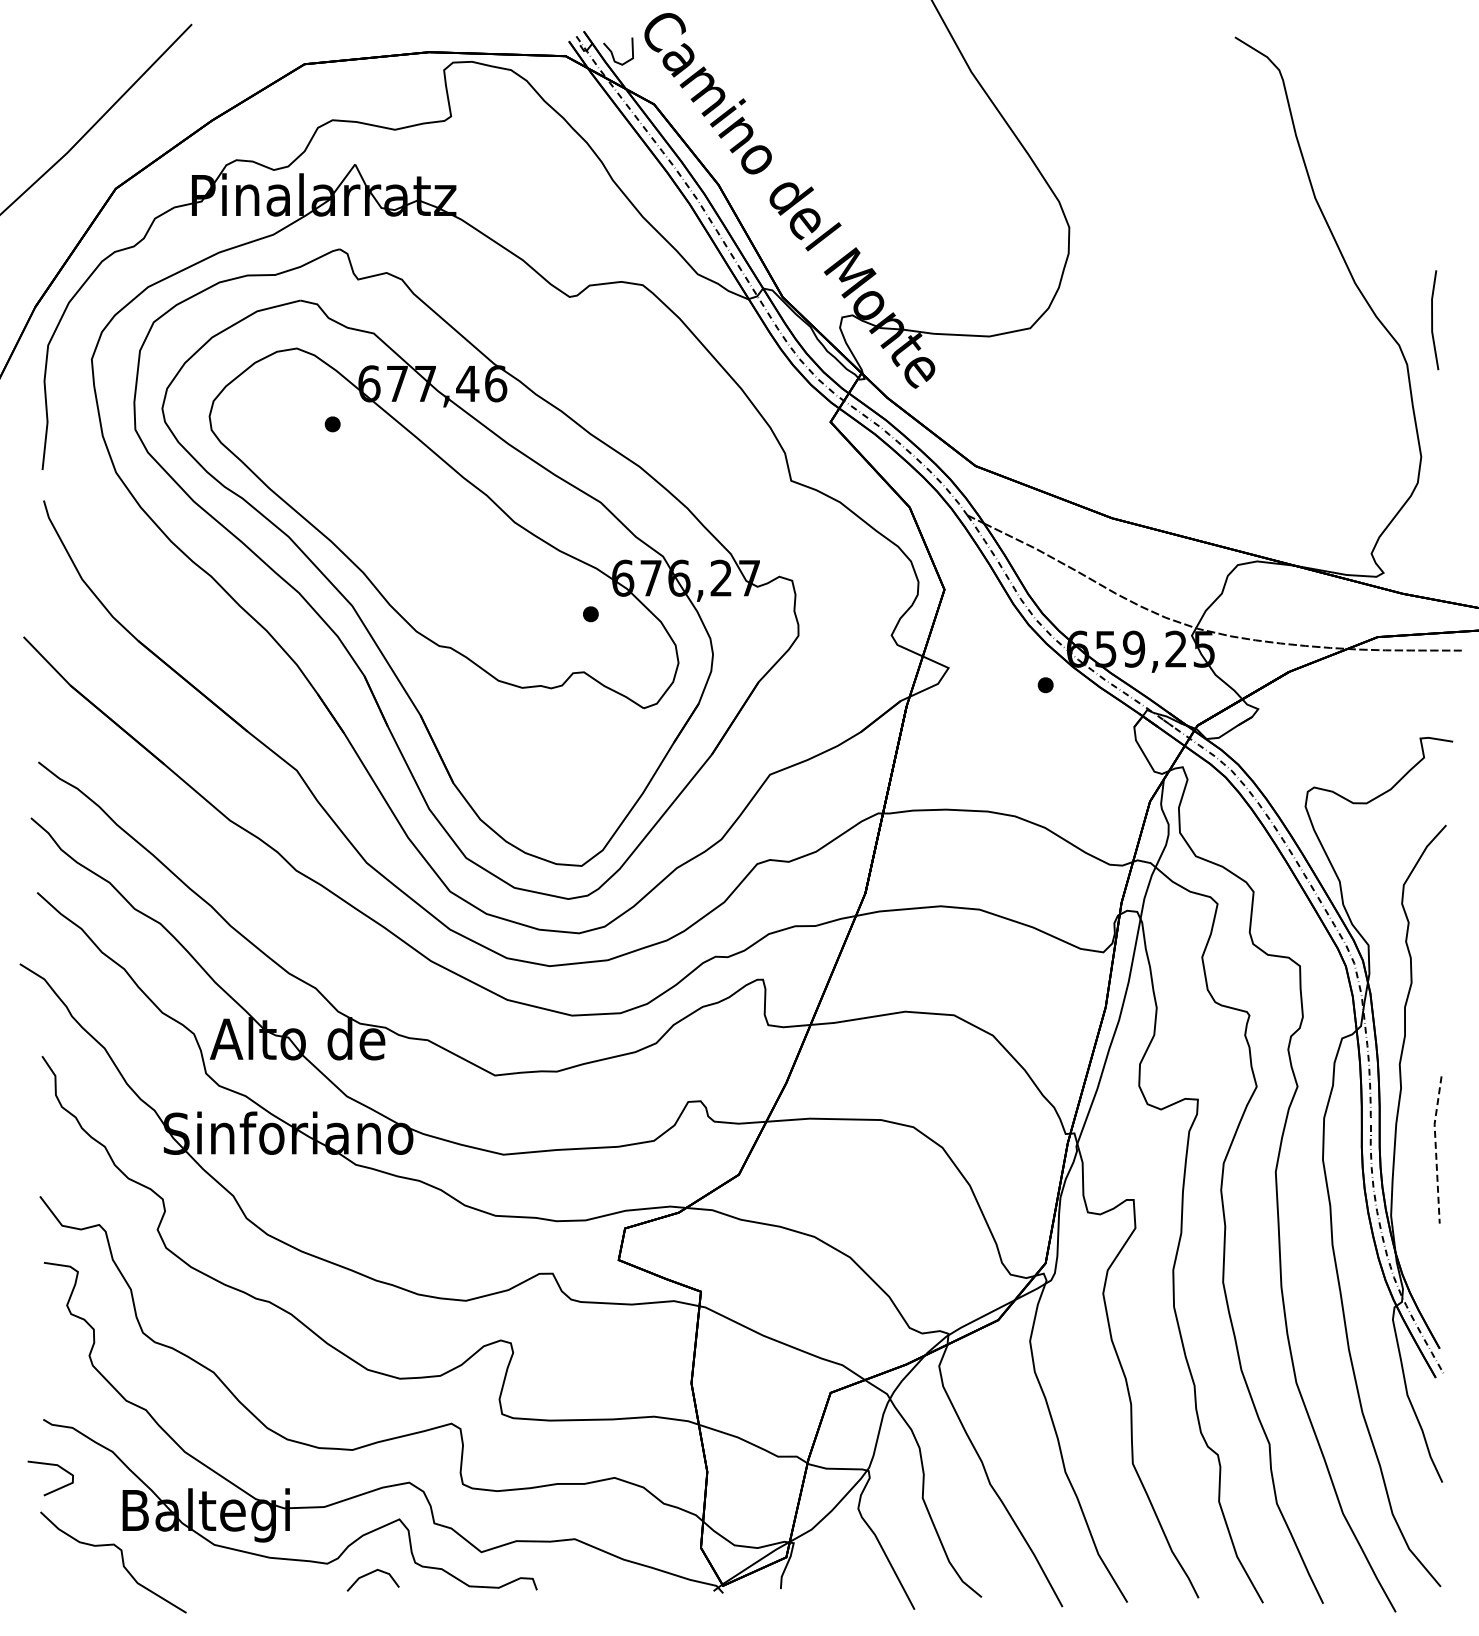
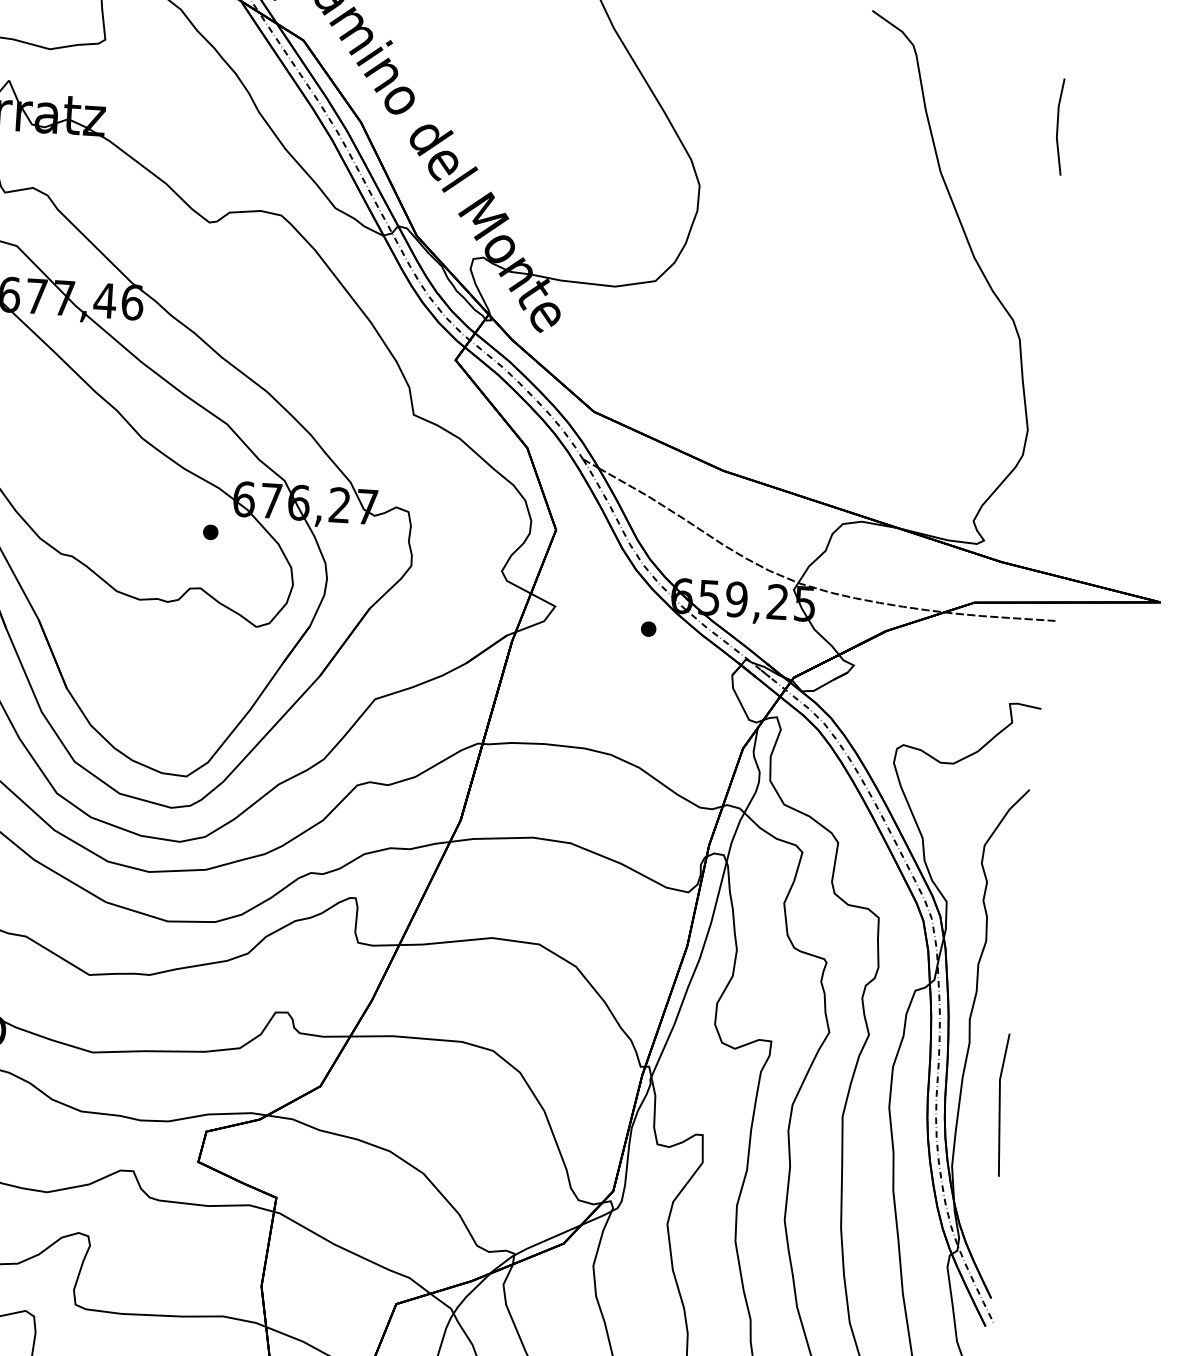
line: (1432, 320) -> (1057, 127), moved
line: (1435, 1149) -> (999, 1104), dashed -> solid

